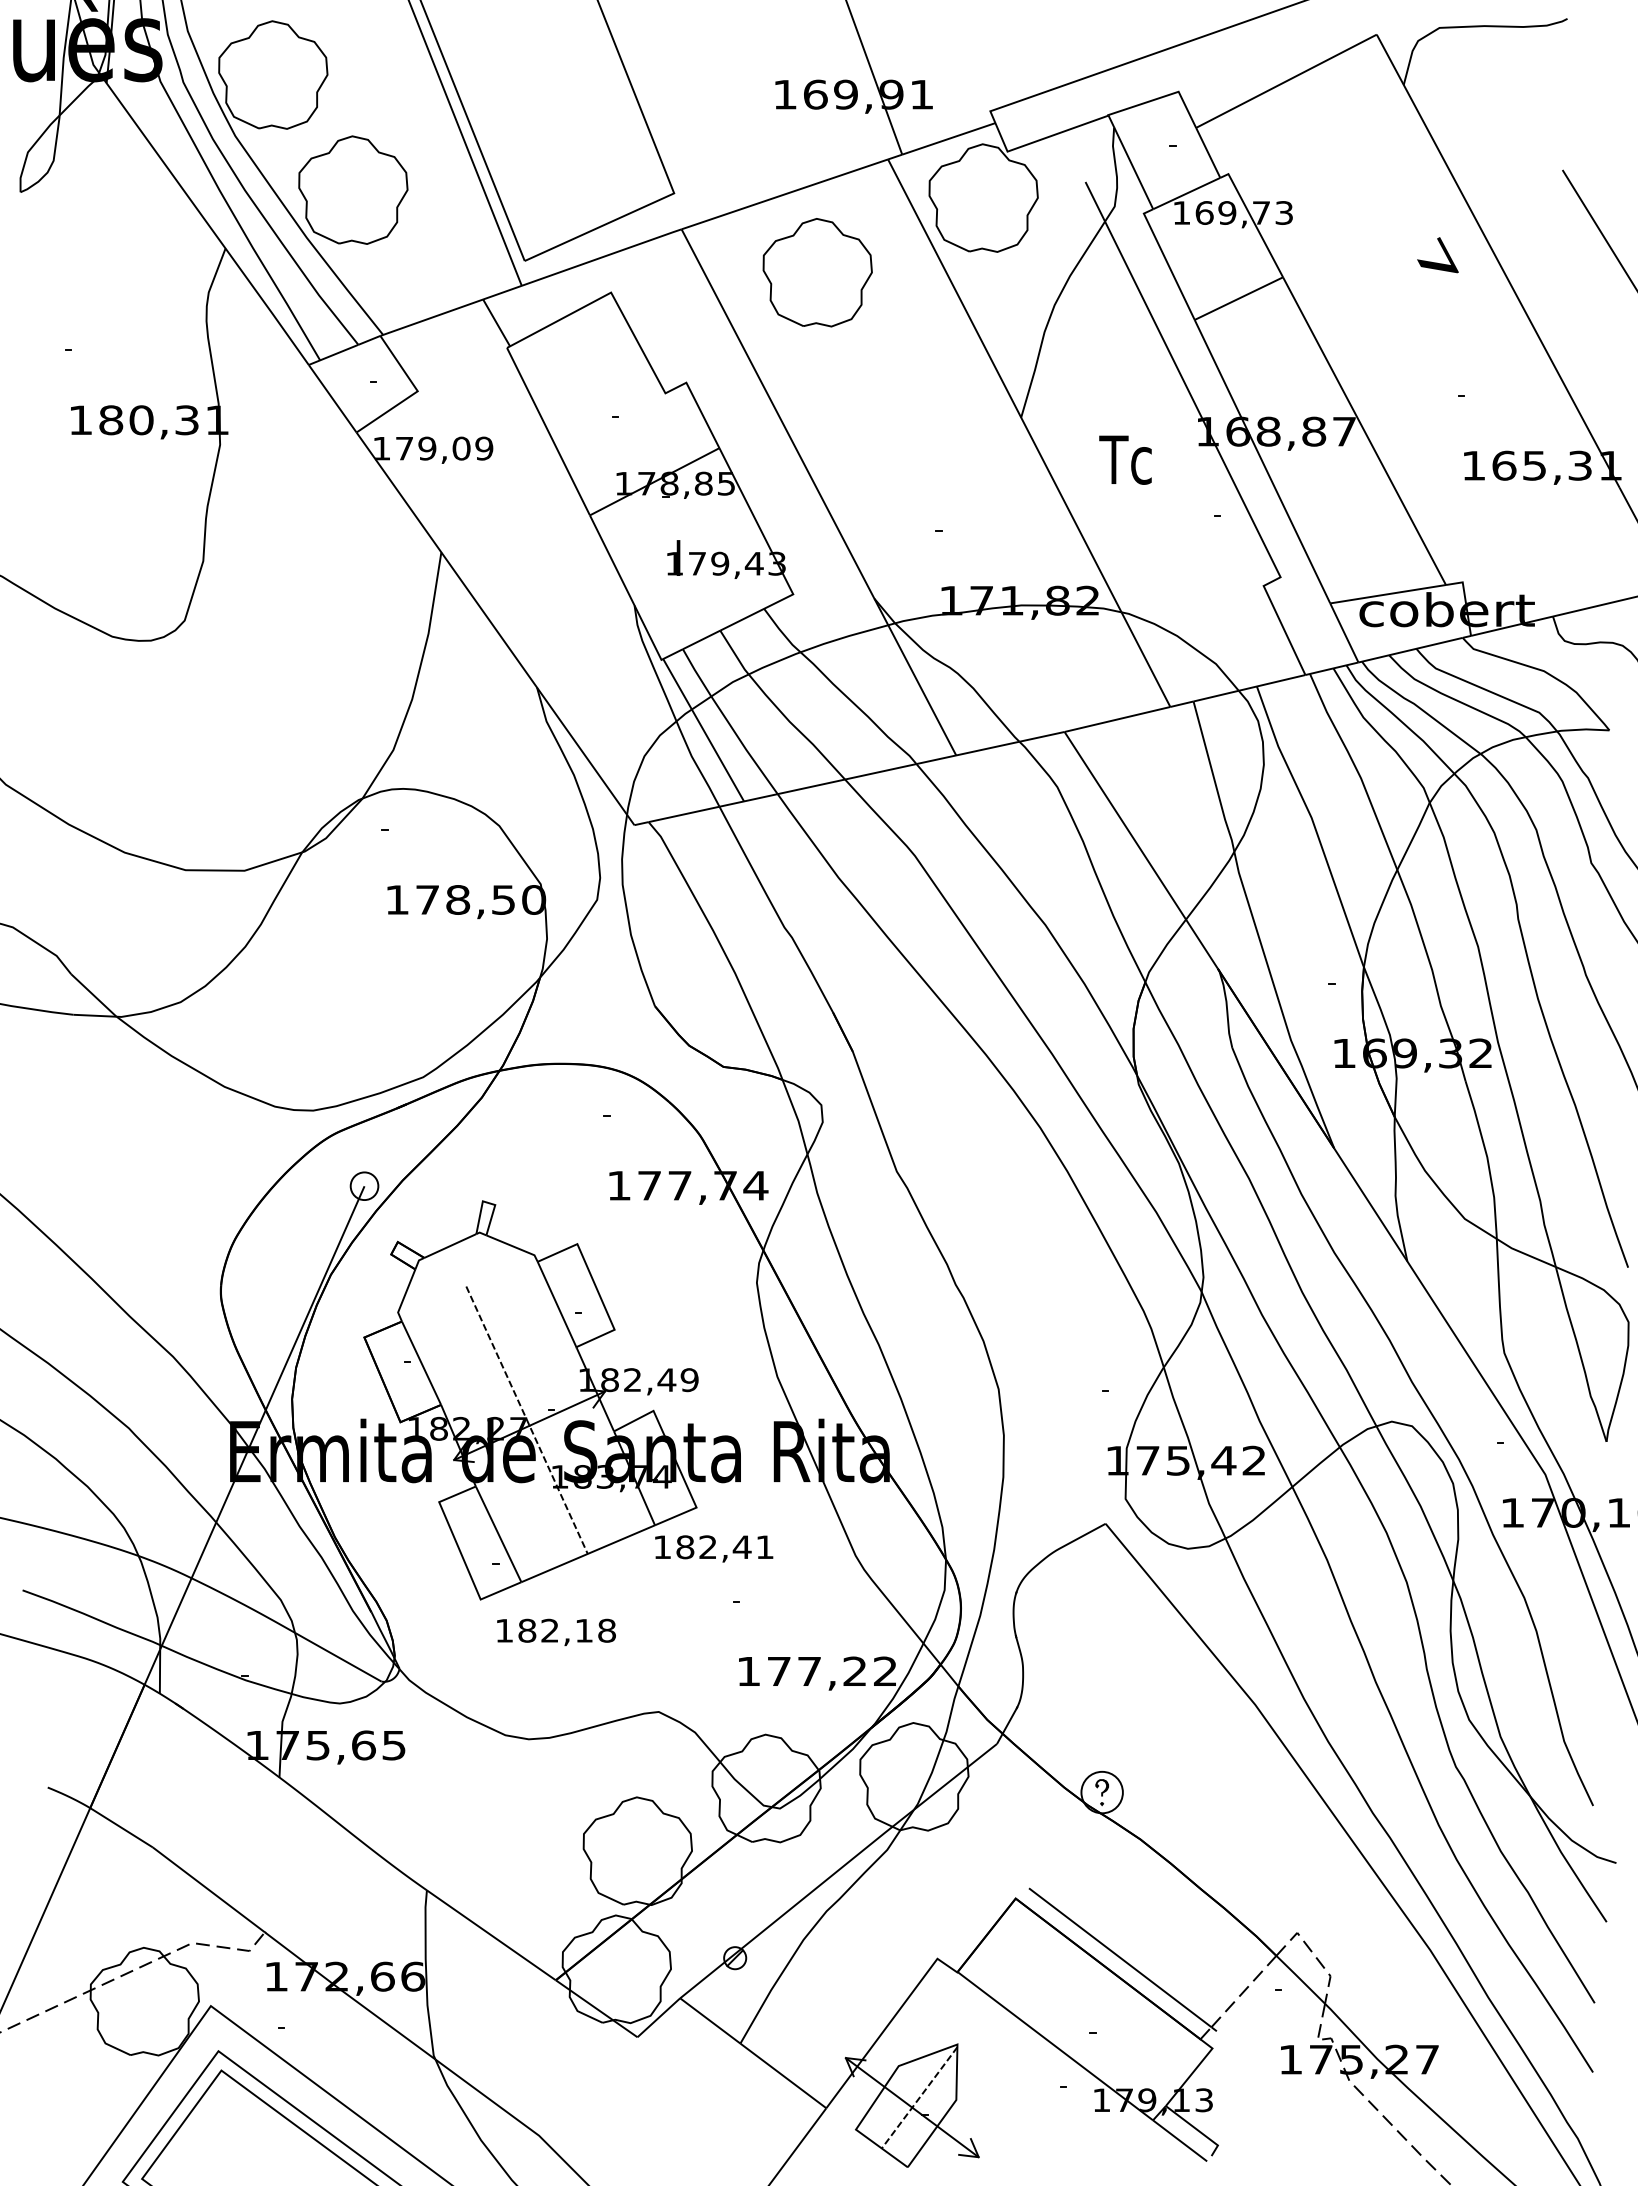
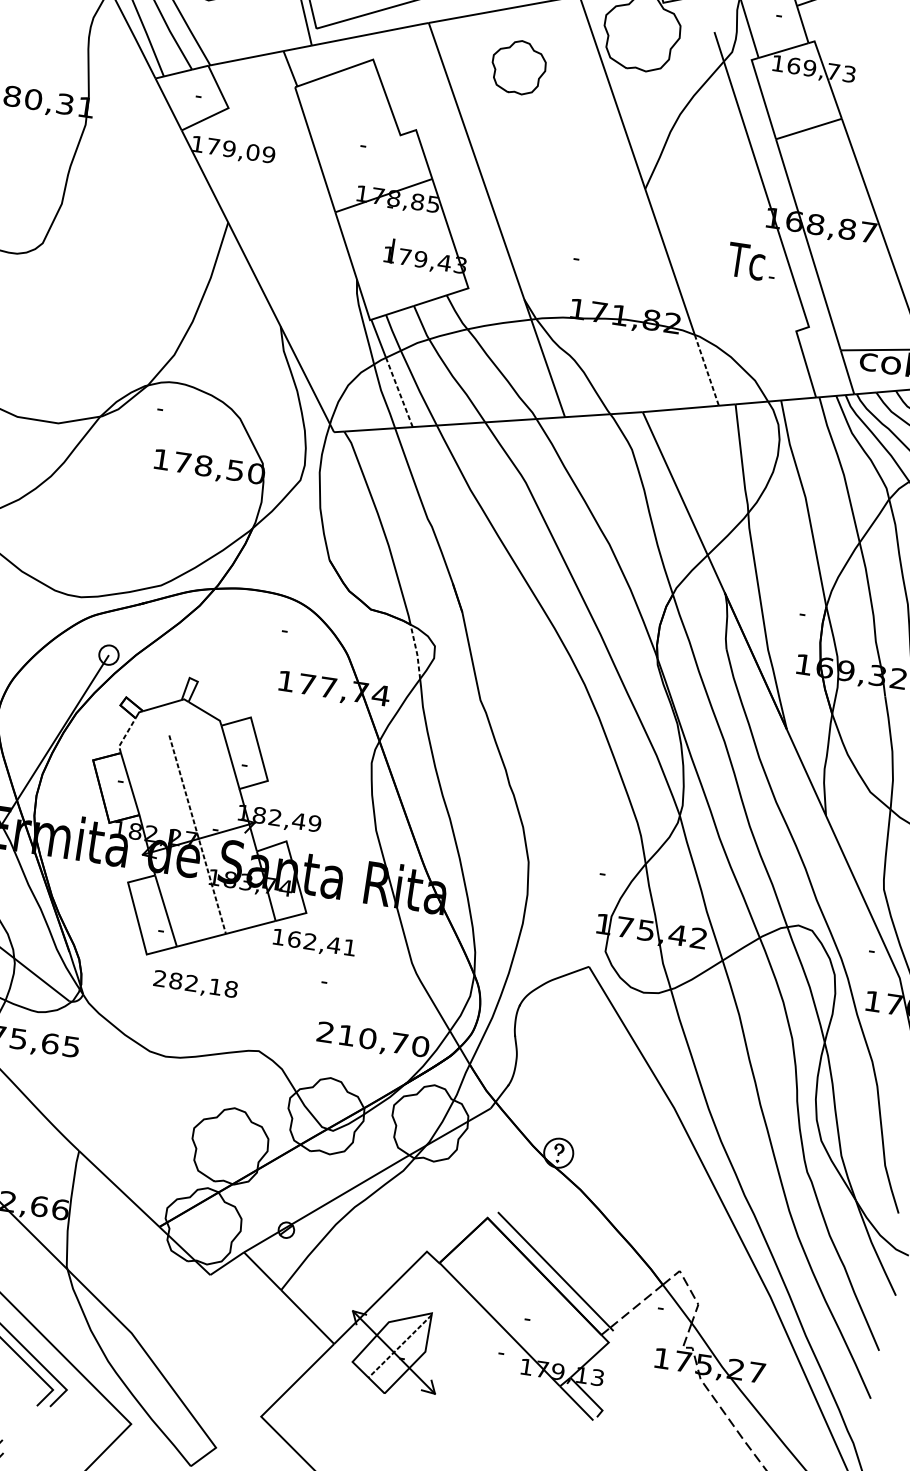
part: (817, 272) -> (518, 67), size x0.7
text: (1125, 459) -> (746, 260), moved
line: (1146, 660) -> (707, 370), solid -> dashed
line: (717, 755) -> (399, 392), solid -> dashed
line: (796, 1116) -> (416, 651), solid -> dashed
line: (404, 1295) -> (125, 735), solid -> dashed
text: (685, 1547) -> (294, 939), 182,41 -> 162,41
text: (503, 1630) -> (159, 978), 182,18 -> 282,18
text: (817, 1671) -> (373, 1039), 177,22 -> 210,70

